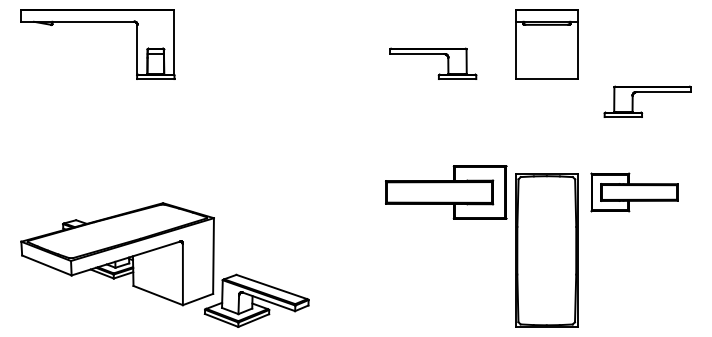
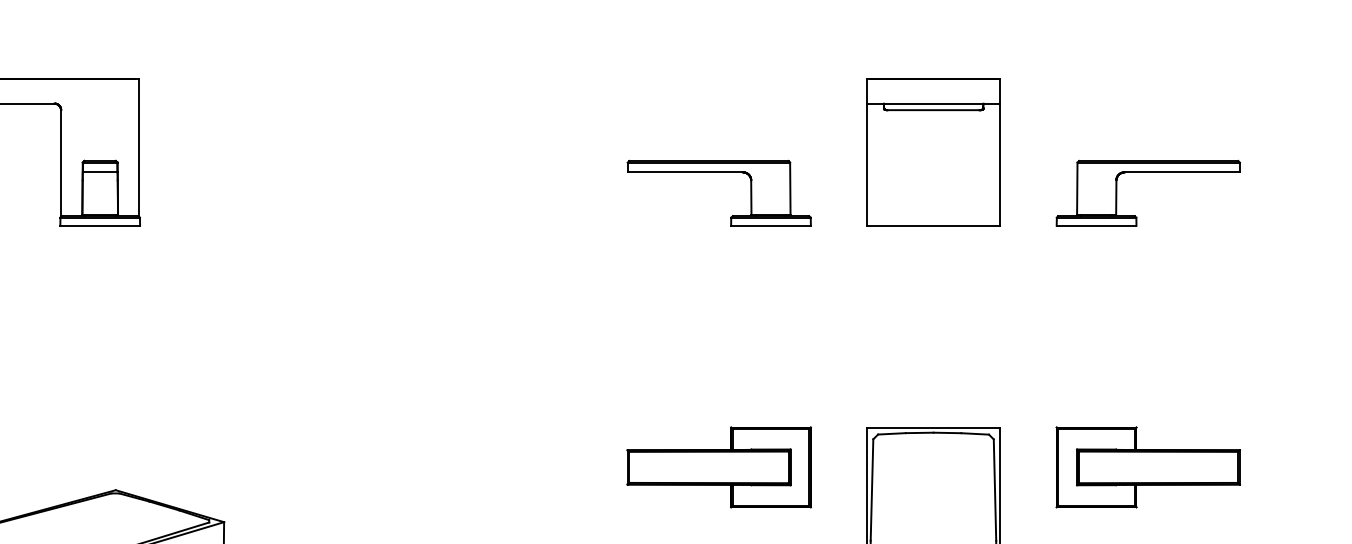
part: (433, 54) -> (719, 173), moved
part: (647, 92) -> (1148, 173), moved
part: (446, 192) -> (719, 467), size x0.71
part: (634, 192) -> (1148, 467), moved

